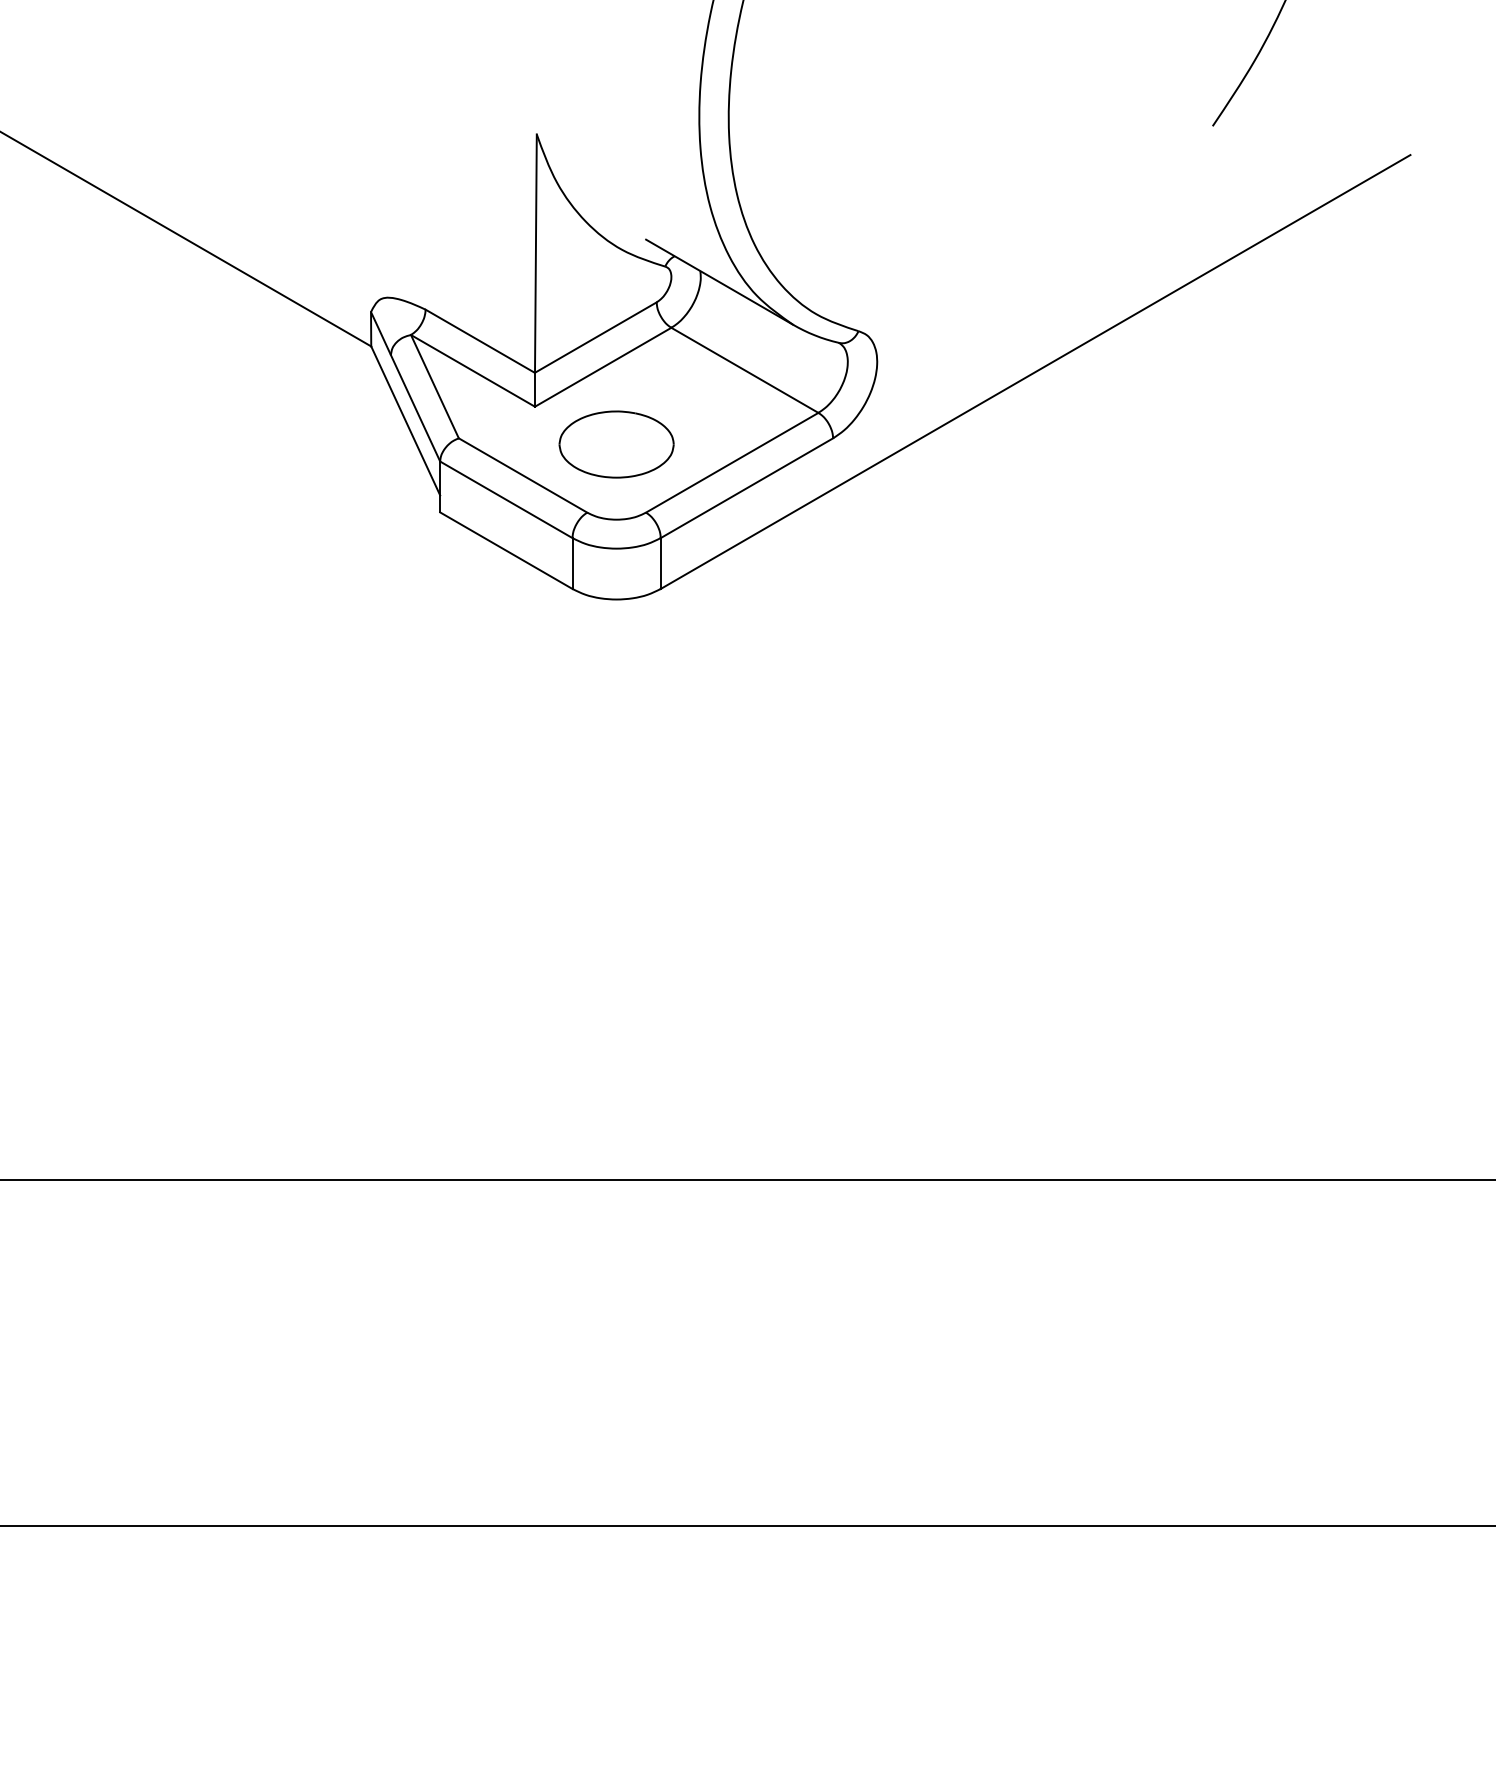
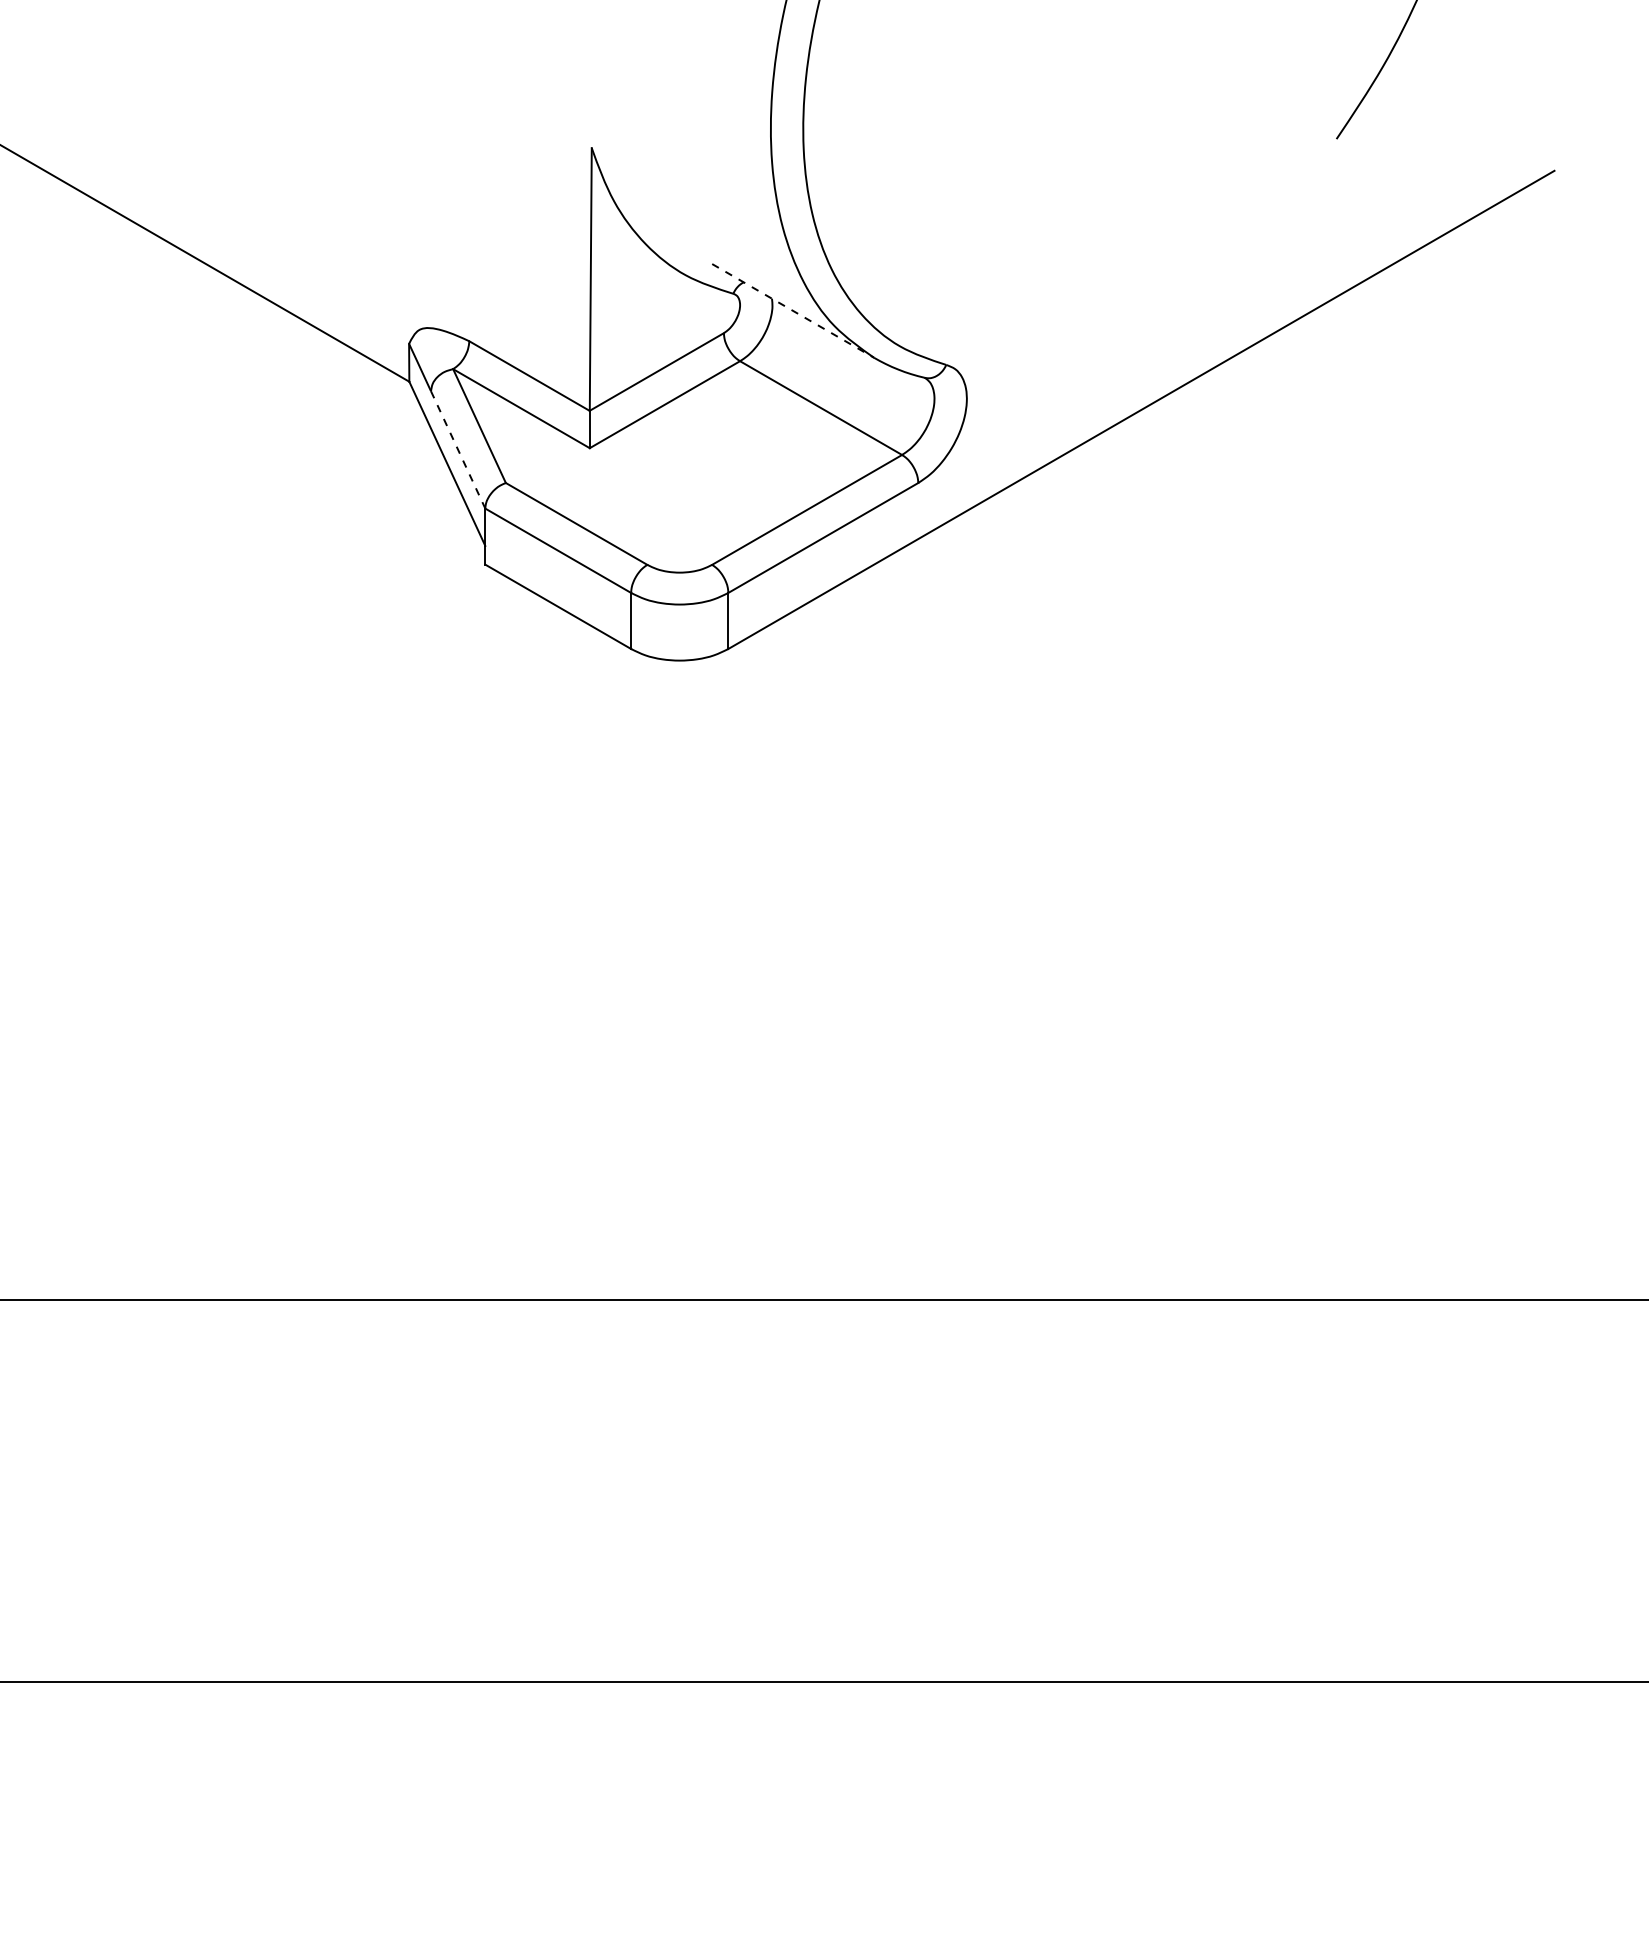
line: (719, 281) -> (793, 310), solid -> dashed
line: (415, 407) -> (458, 449), solid -> dashed
part: (616, 444) -> (679, 489), removed

